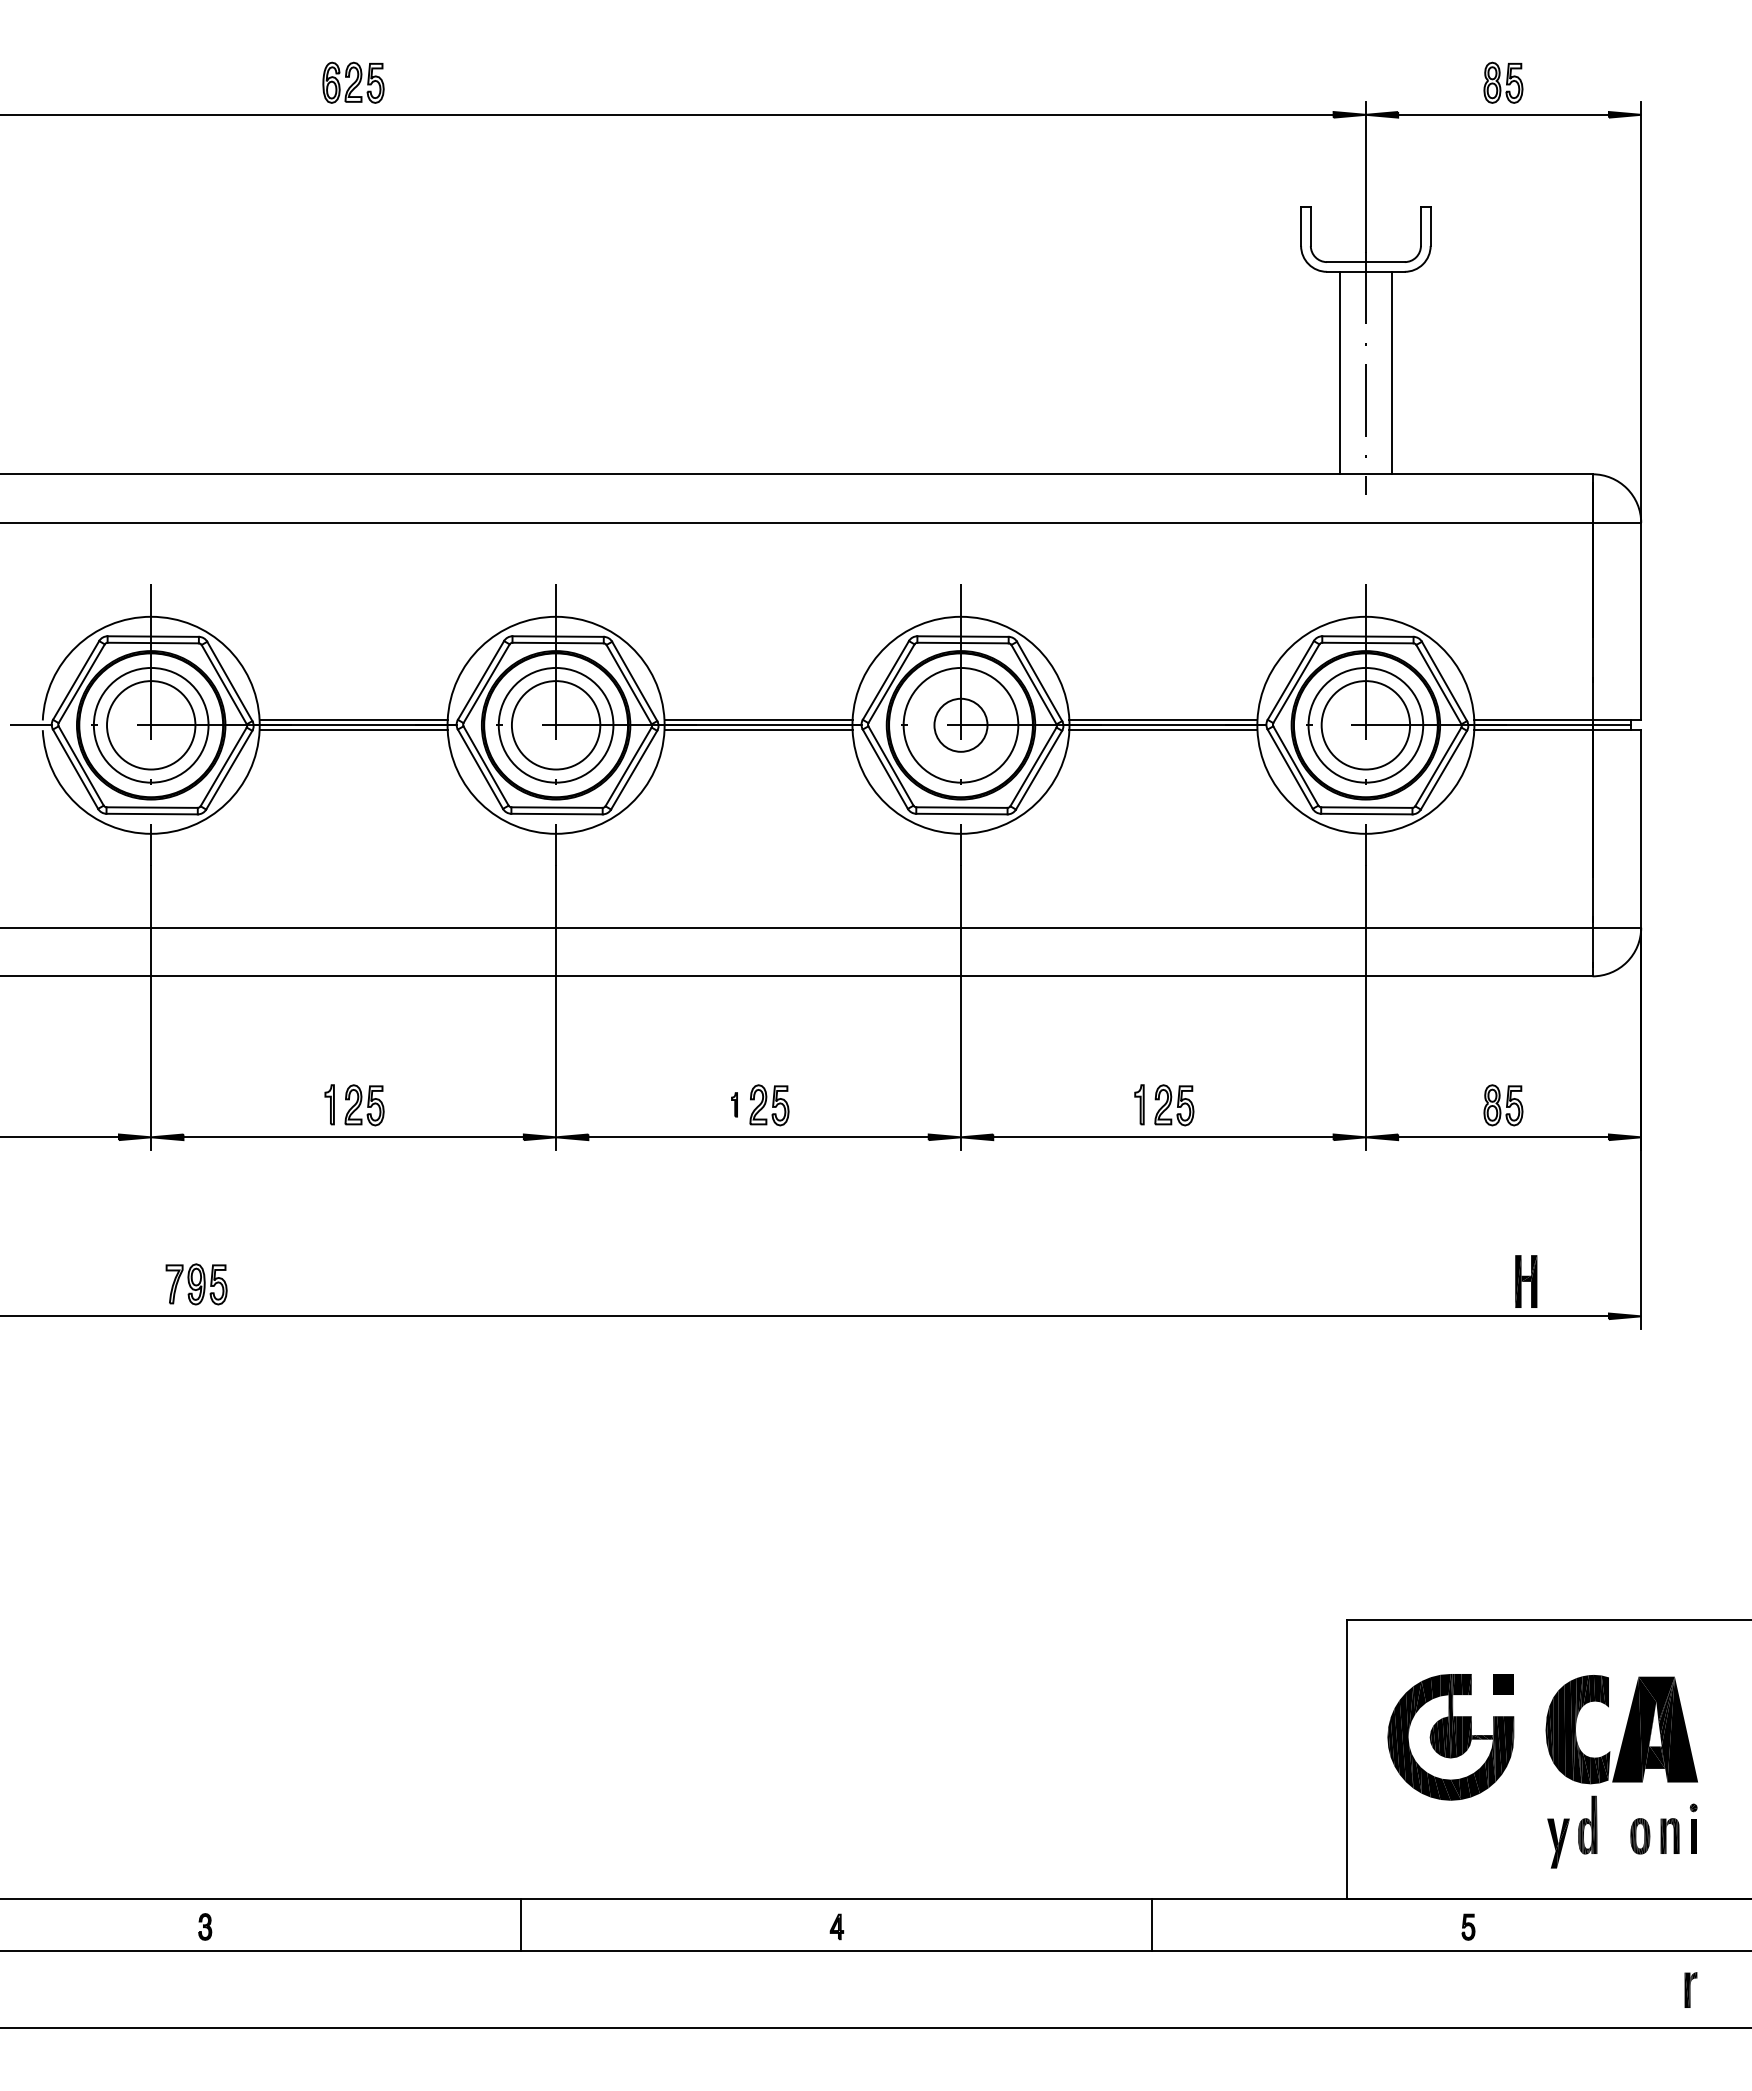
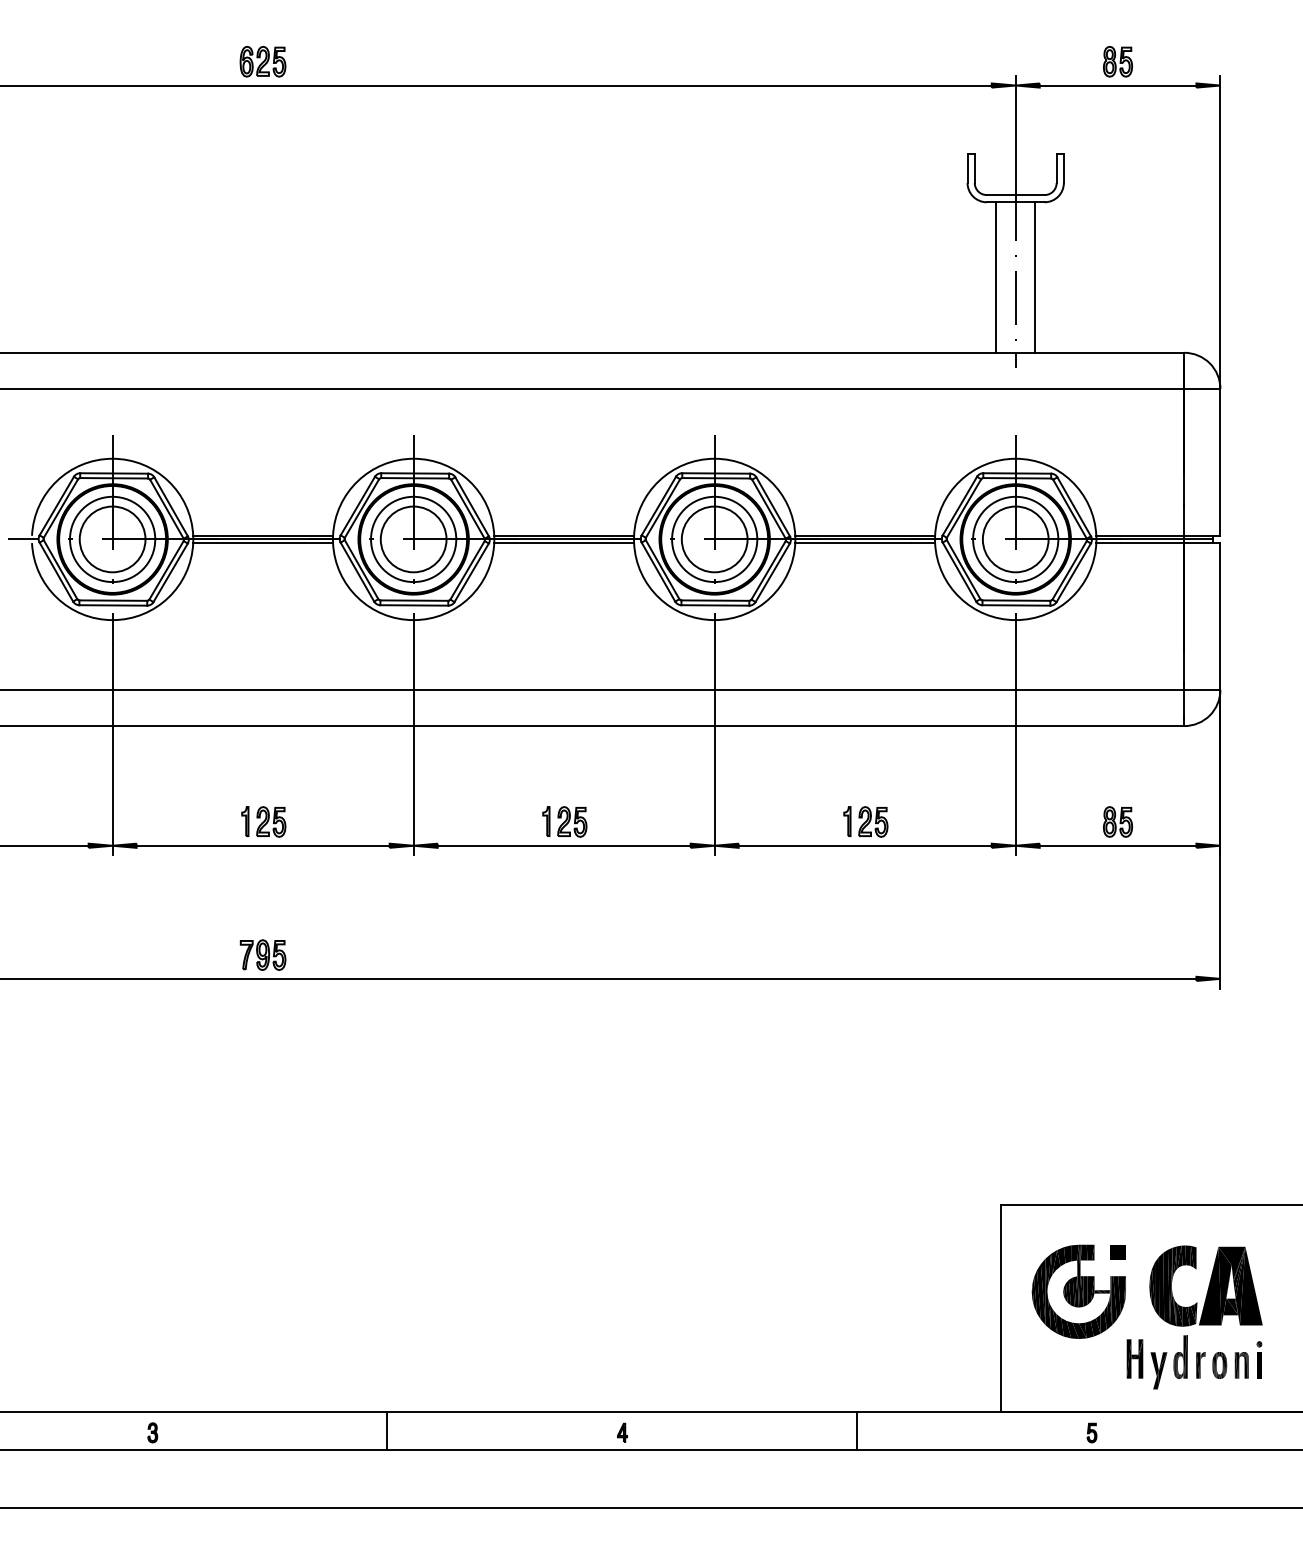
circle: (960, 725) -> (714, 539), size x1.67
part: (734, 1104) -> (546, 821), size x1.67
part: (1526, 1281) -> (1135, 1358), moved
part: (196, 1284) -> (263, 955), moved
part: (1690, 1989) -> (1200, 1364), moved

